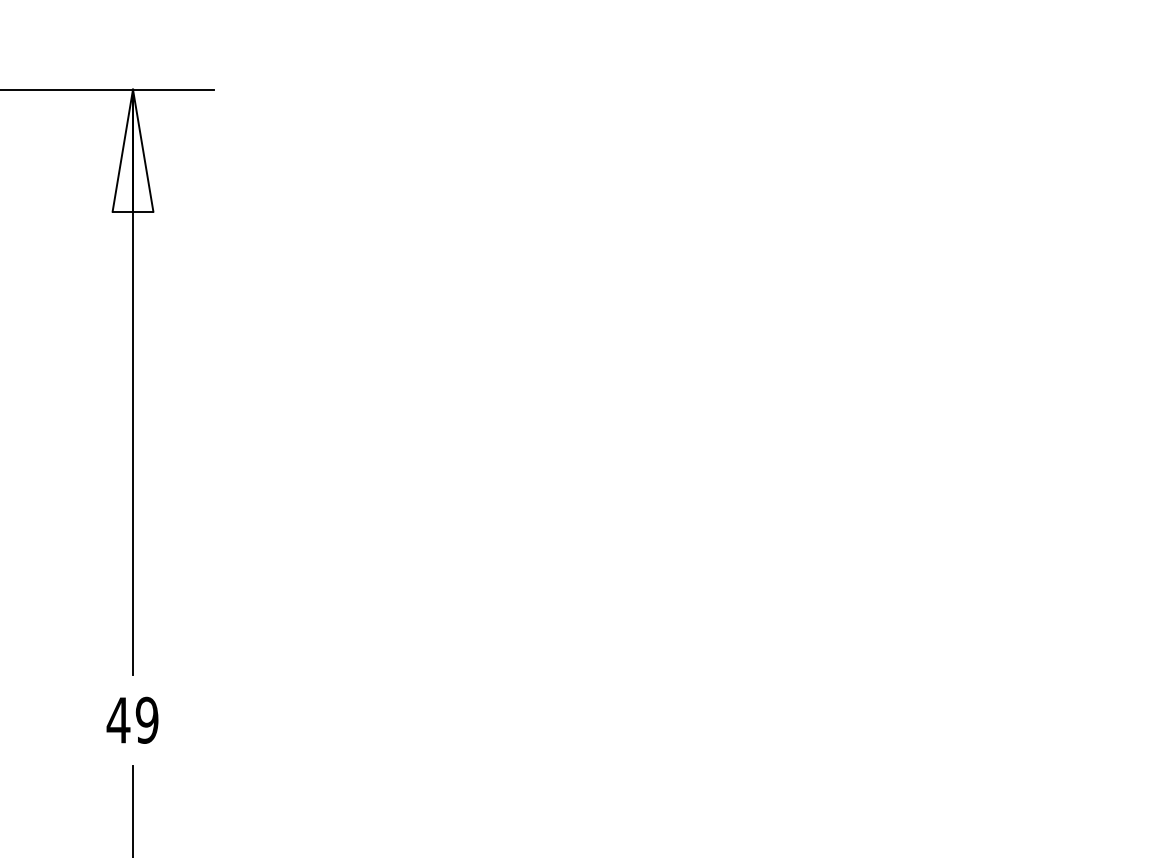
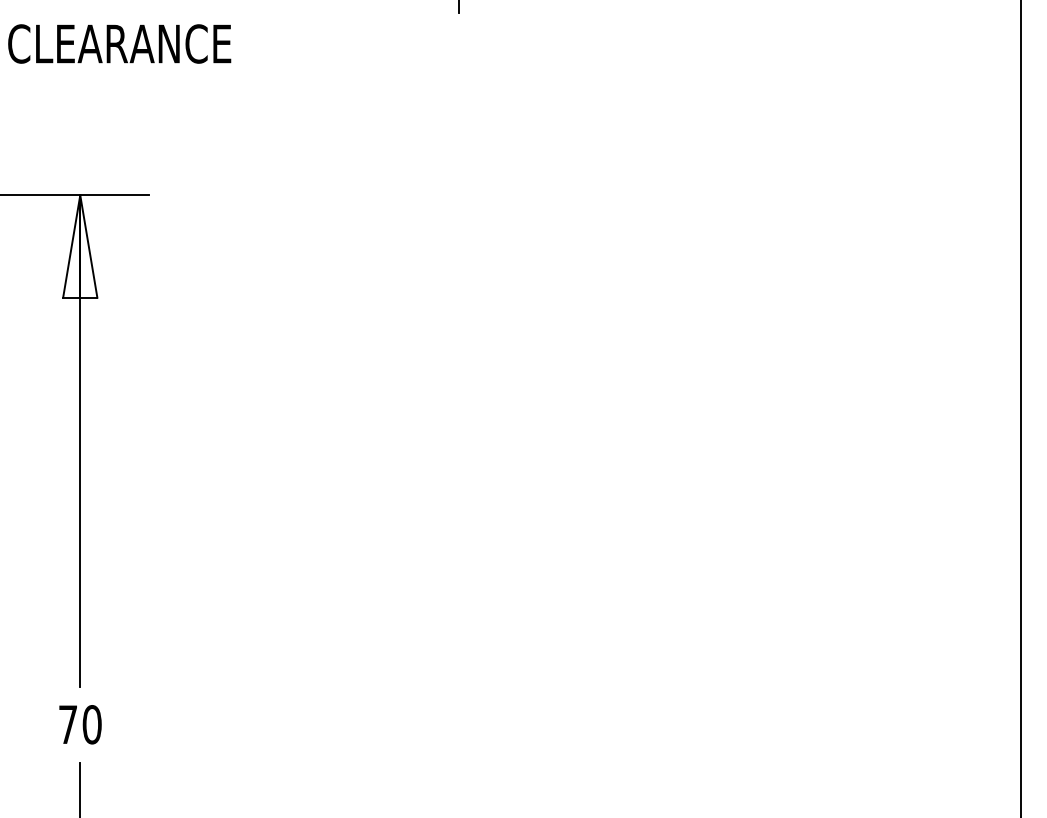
text: (132, 720) -> (79, 724), 49 -> 70

